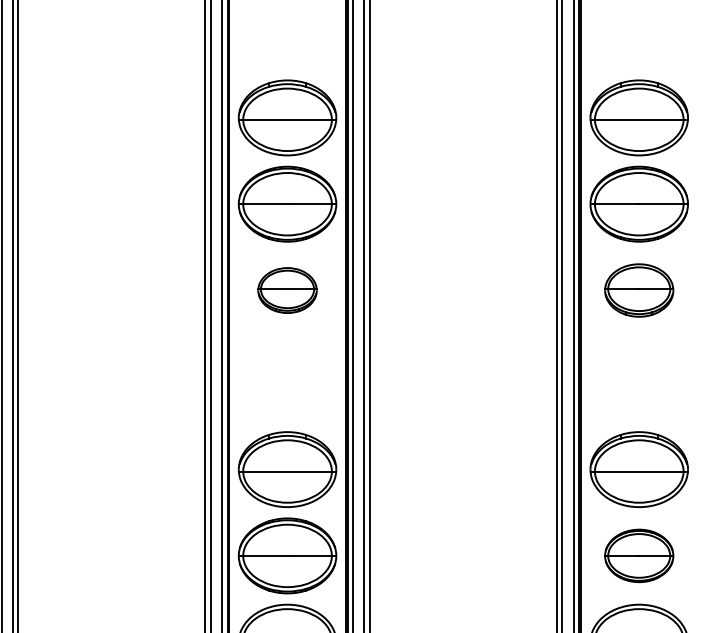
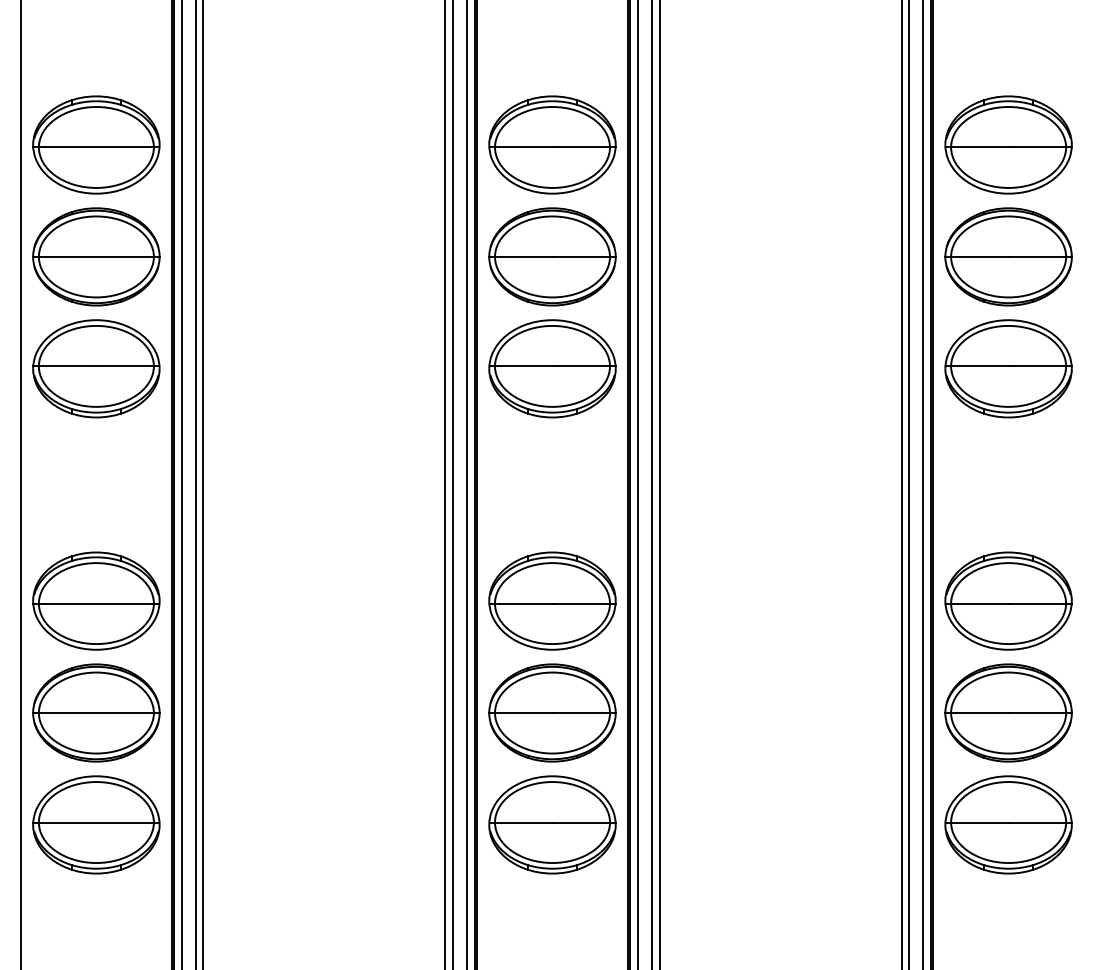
part: (287, 290) -> (552, 368), size x1.67
part: (639, 290) -> (1008, 368), size x1.43
part: (639, 555) -> (1008, 712), size x1.43

